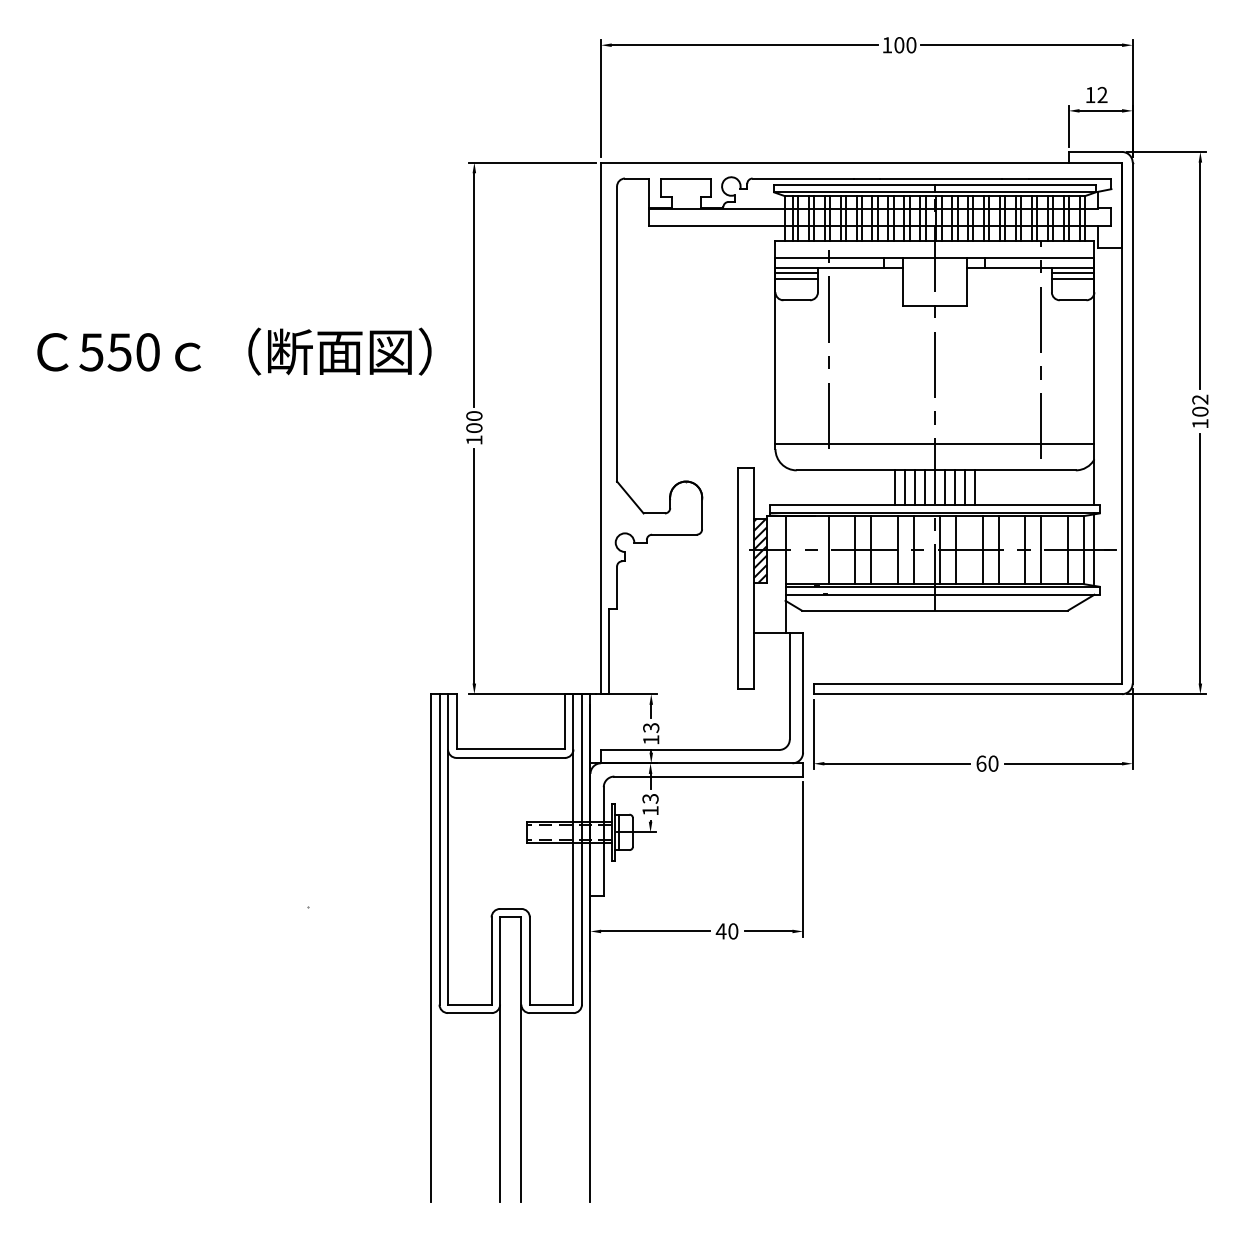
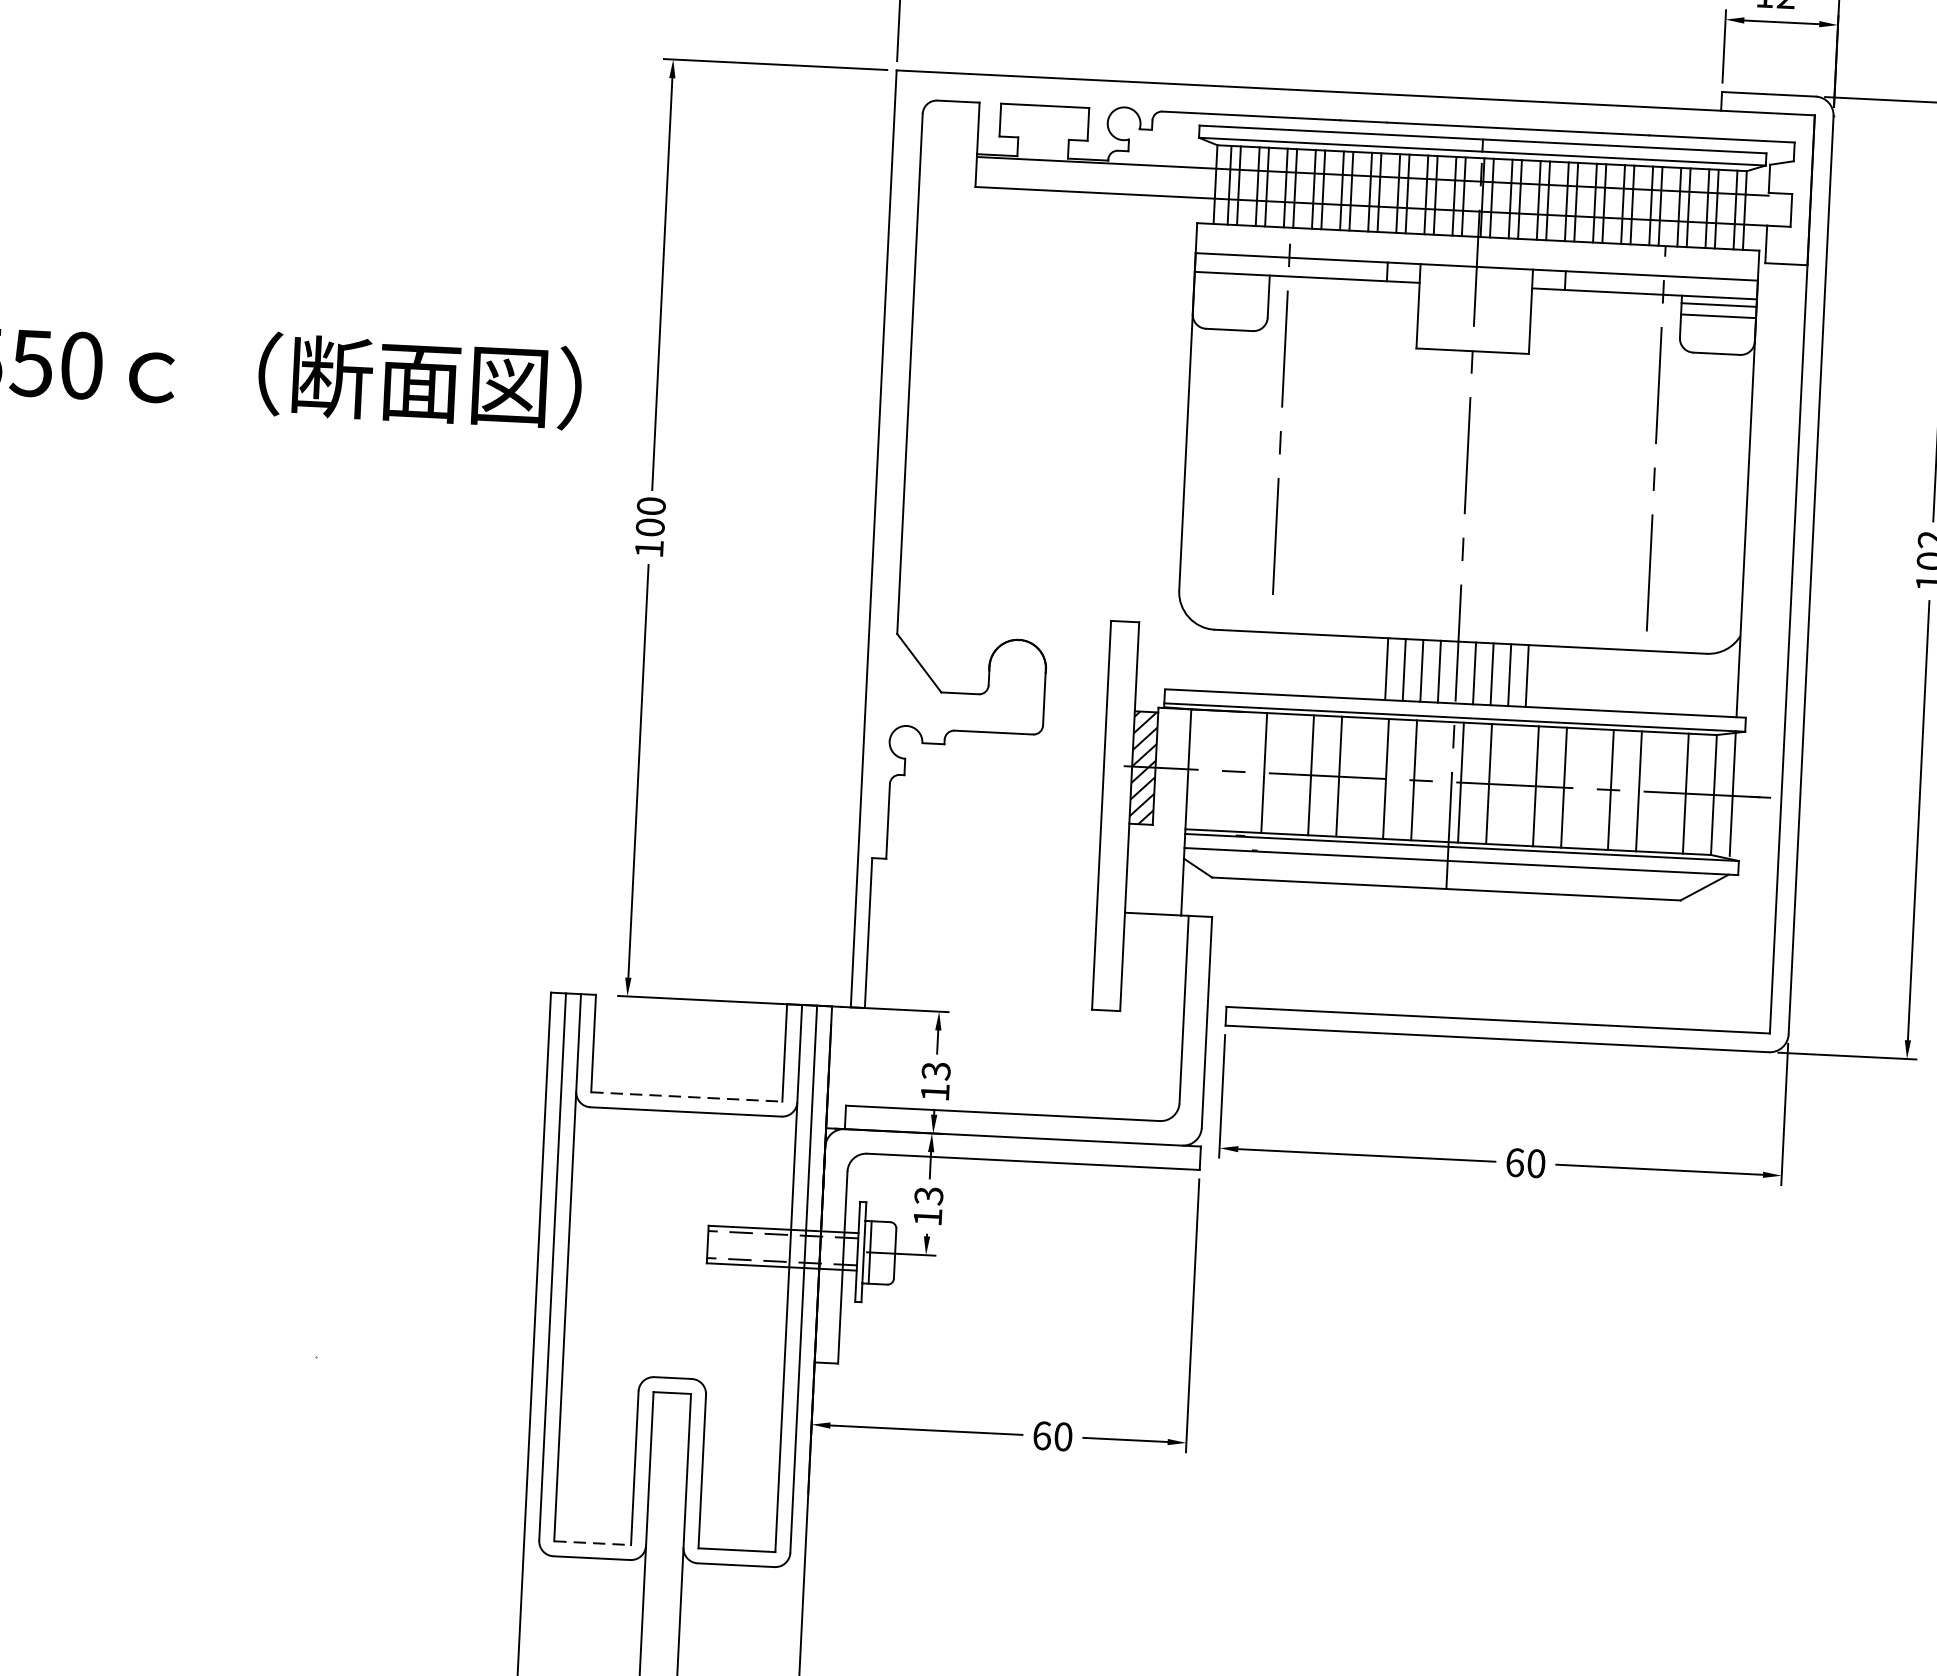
line: (796, 272) -> (1231, 280), removed
line: (796, 279) -> (1230, 293), removed
line: (934, 443) -> (1460, 594), removed
line: (511, 749) -> (688, 1097), solid -> dashed
text: (720, 931) -> (1040, 1435), 40 -> 60
line: (469, 1004) -> (592, 1542), solid -> dashed

